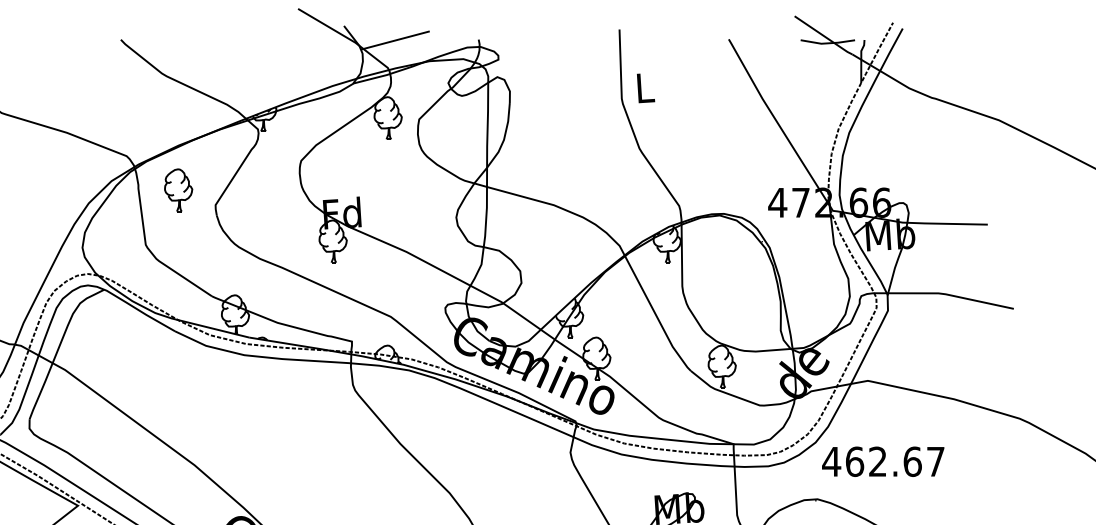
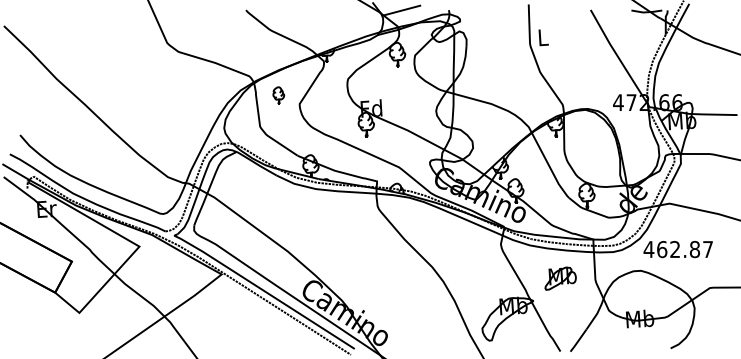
part: (178, 190) -> (278, 95), size x0.7
text: (911, 461) -> (694, 249), 462.67 -> 462.87

